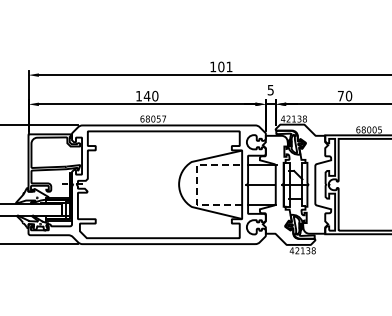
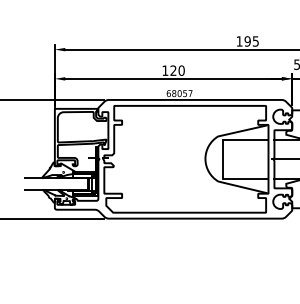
text: (225, 66) -> (251, 41), 101 -> 195
text: (146, 95) -> (172, 70), 140 -> 120
line: (196, 184) -> (222, 159), dashed -> solid

